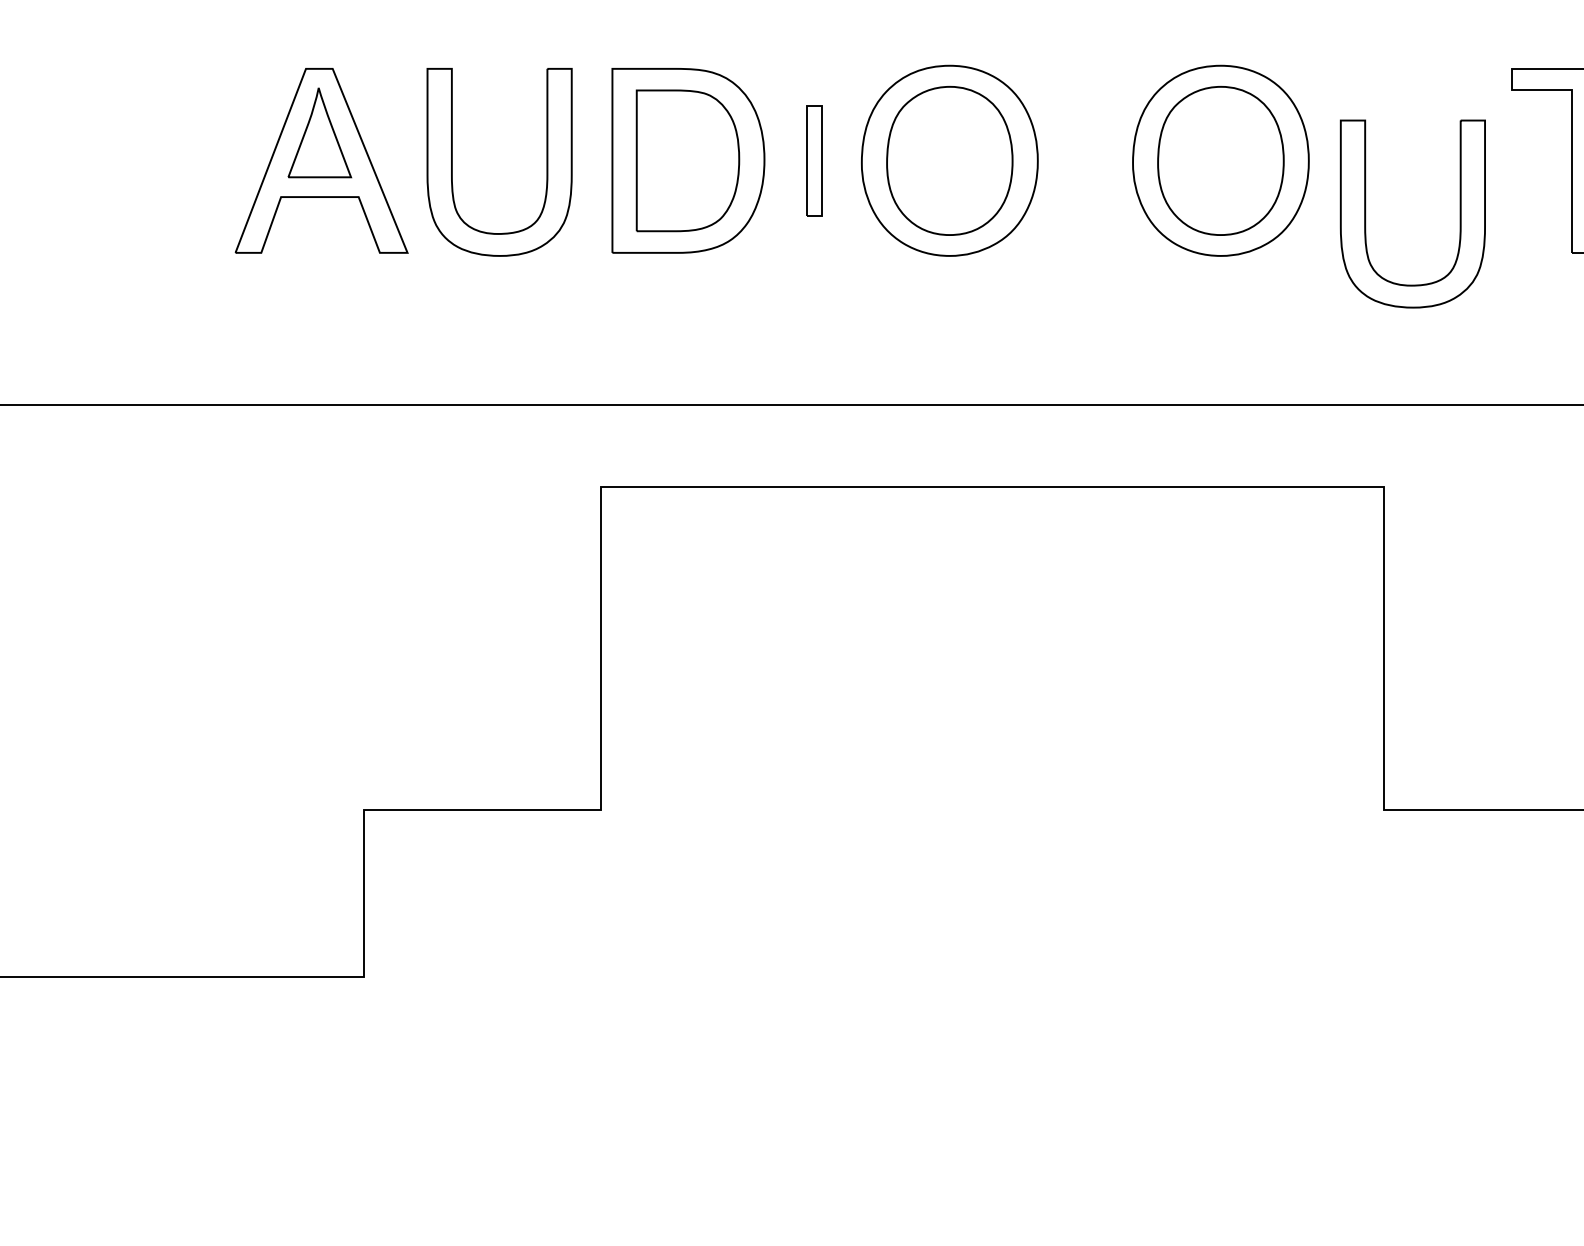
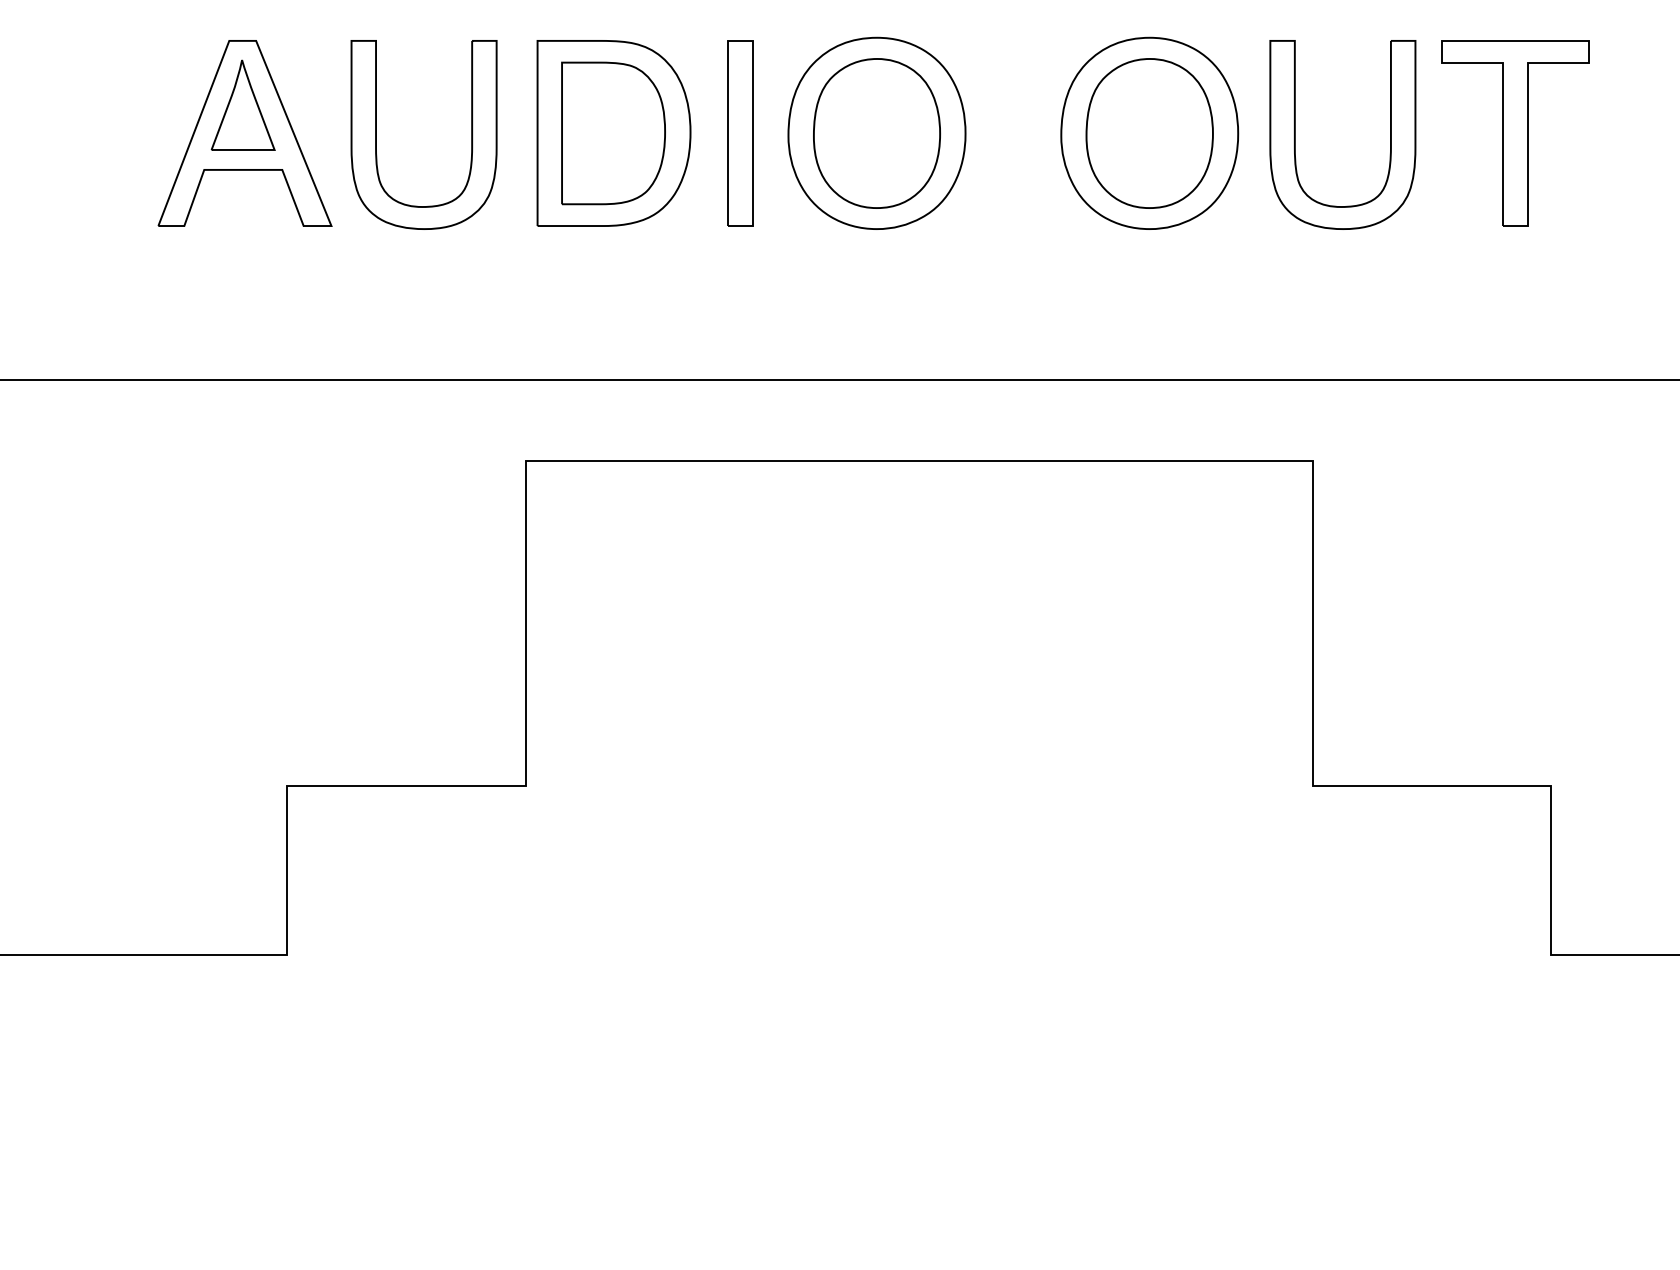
part: (814, 160) -> (740, 133), size x1.67
part: (1365, 213) -> (1295, 134), moved

